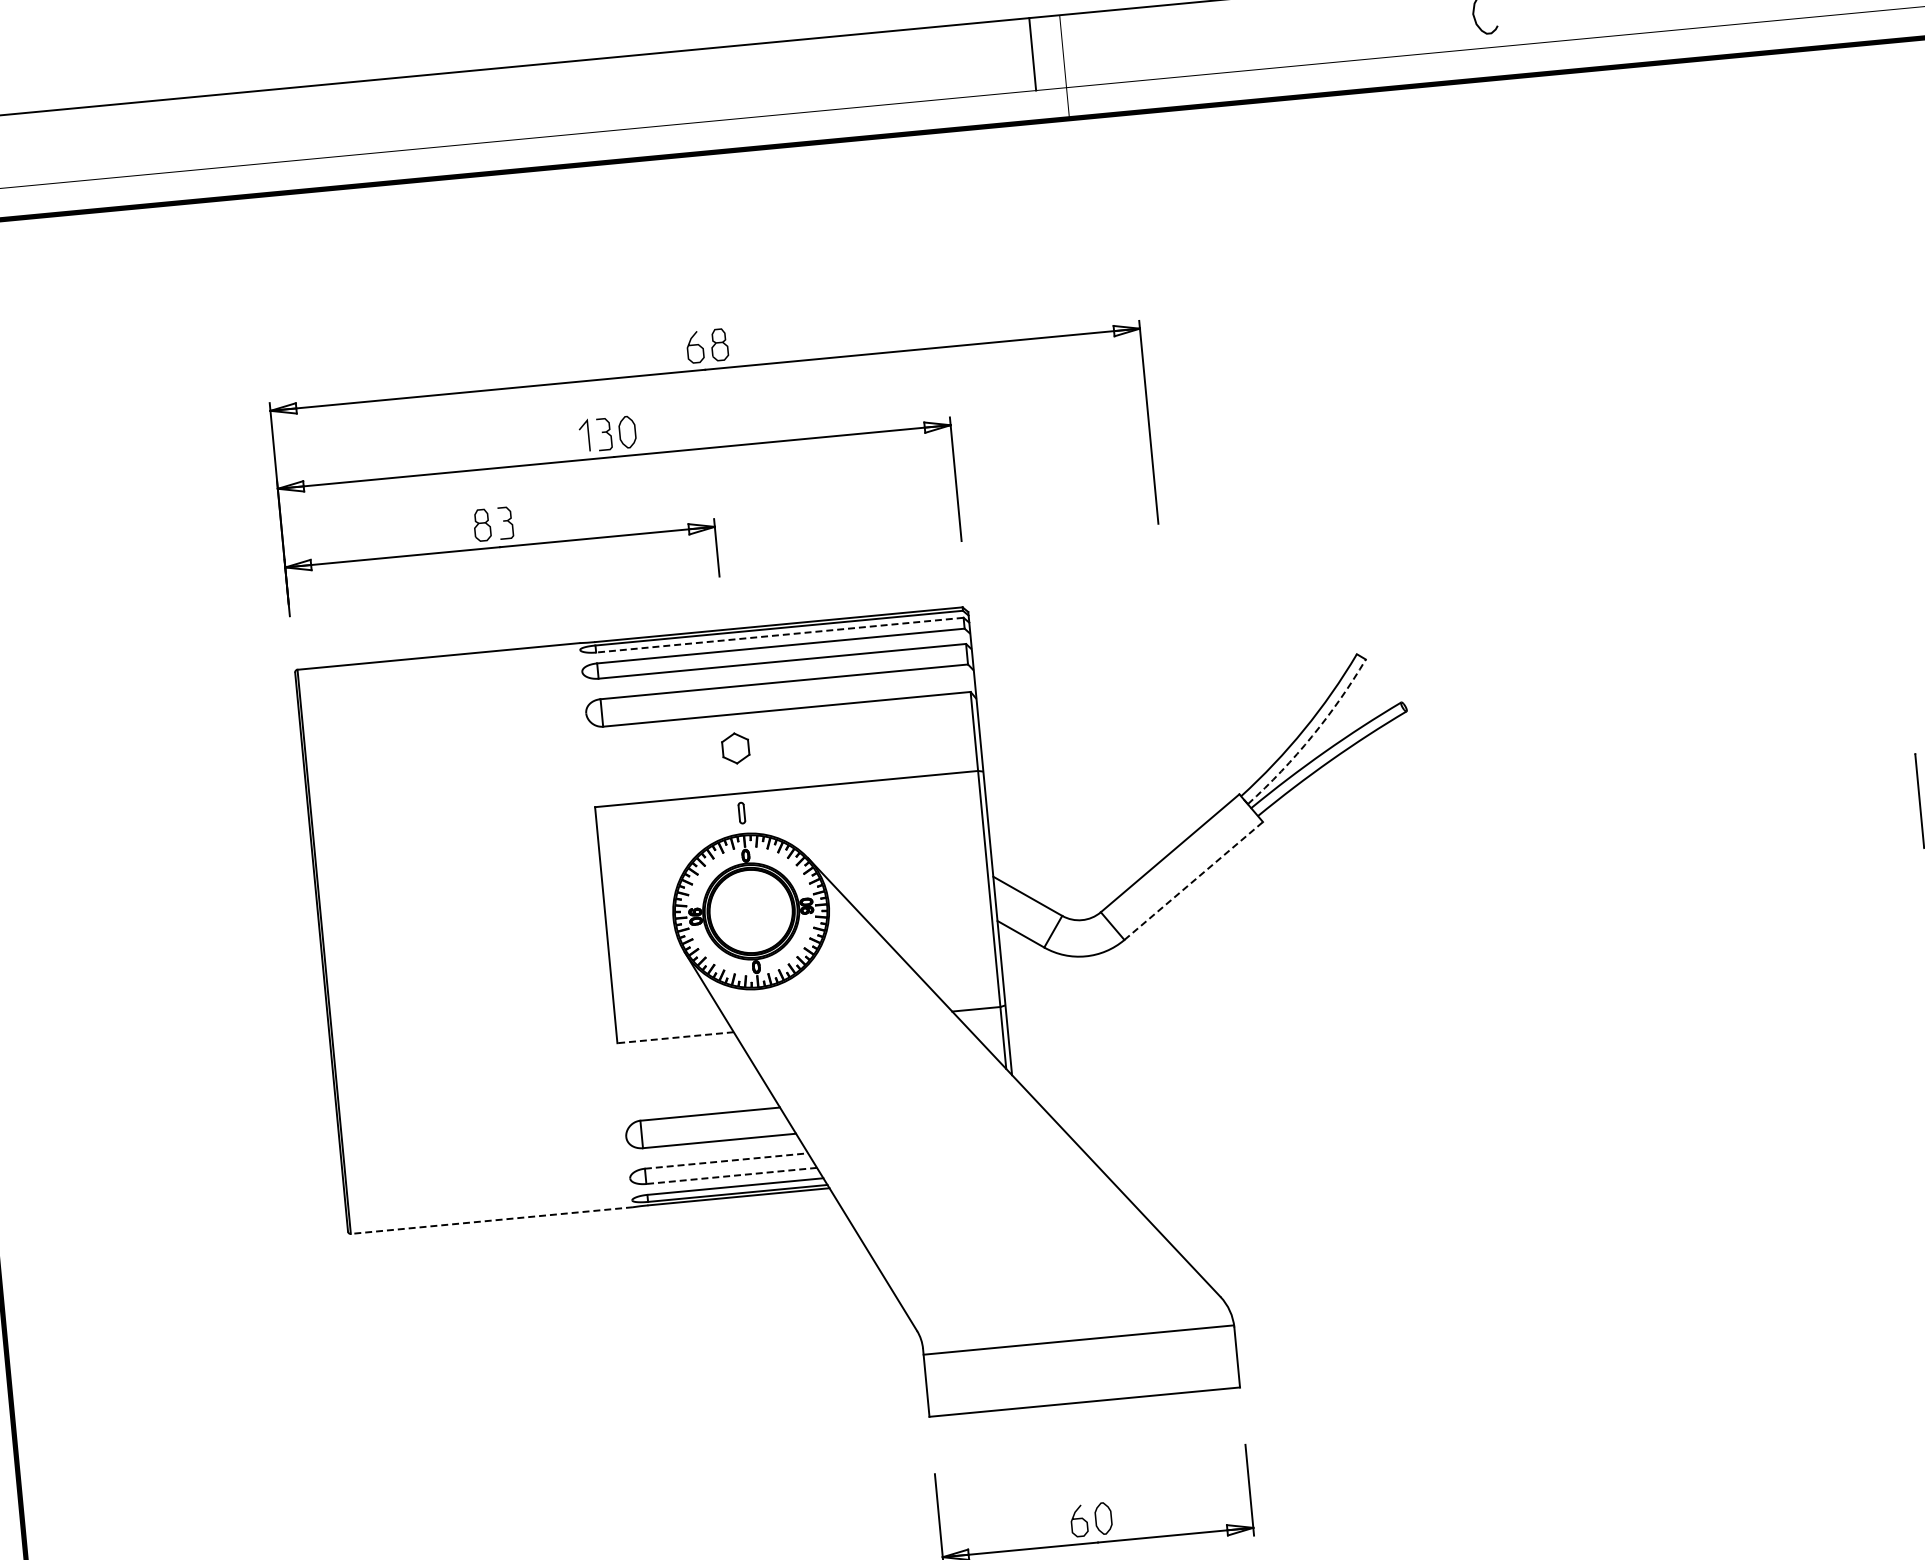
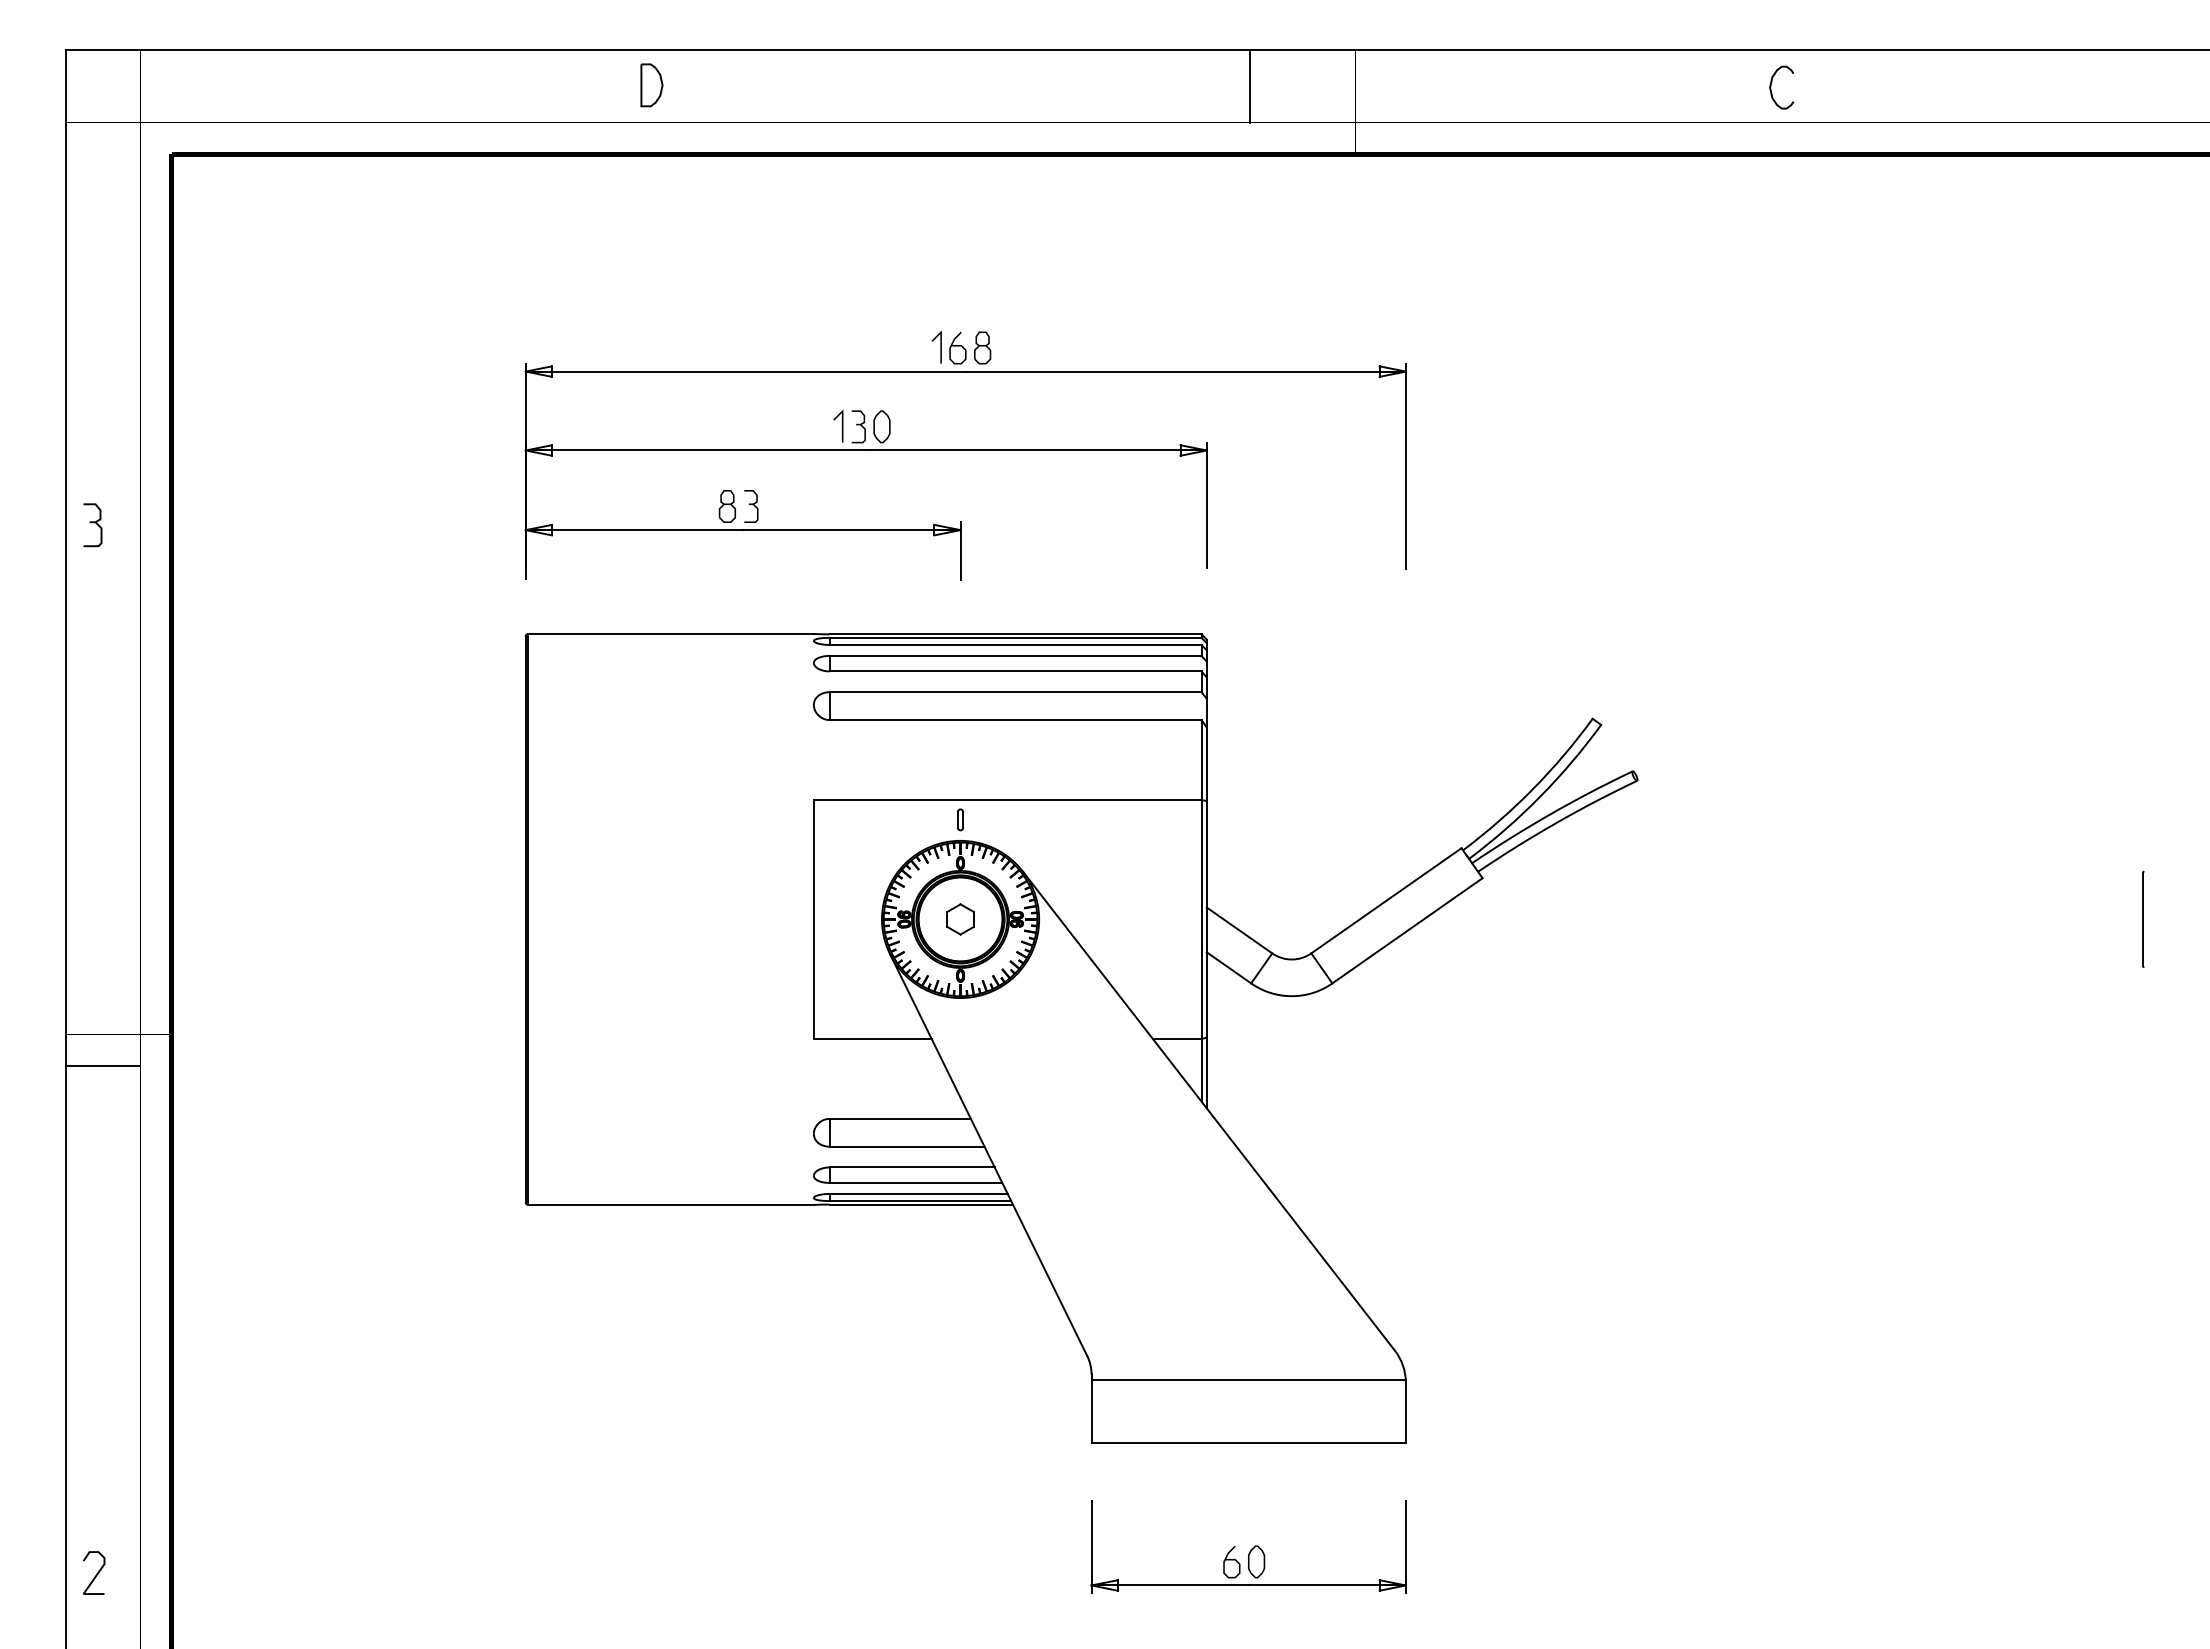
line: (1032, 53) -> (1250, 85), moved
part: (367, 116) -> (651, 85), added
line: (677, 347) -> (940, 346), added
line: (779, 634) -> (1015, 644), dashed -> solid
arc: (1312, 735) -> (1540, 796), dashed -> solid
part: (735, 748) -> (960, 919), moved
line: (1193, 880) -> (1407, 930), dashed -> solid
line: (675, 1037) -> (872, 1038), dashed -> solid
line: (726, 1161) -> (912, 1167), dashed -> solid
line: (731, 1175) -> (915, 1182), dashed -> solid
line: (492, 1220) -> (671, 1204), dashed -> solid

